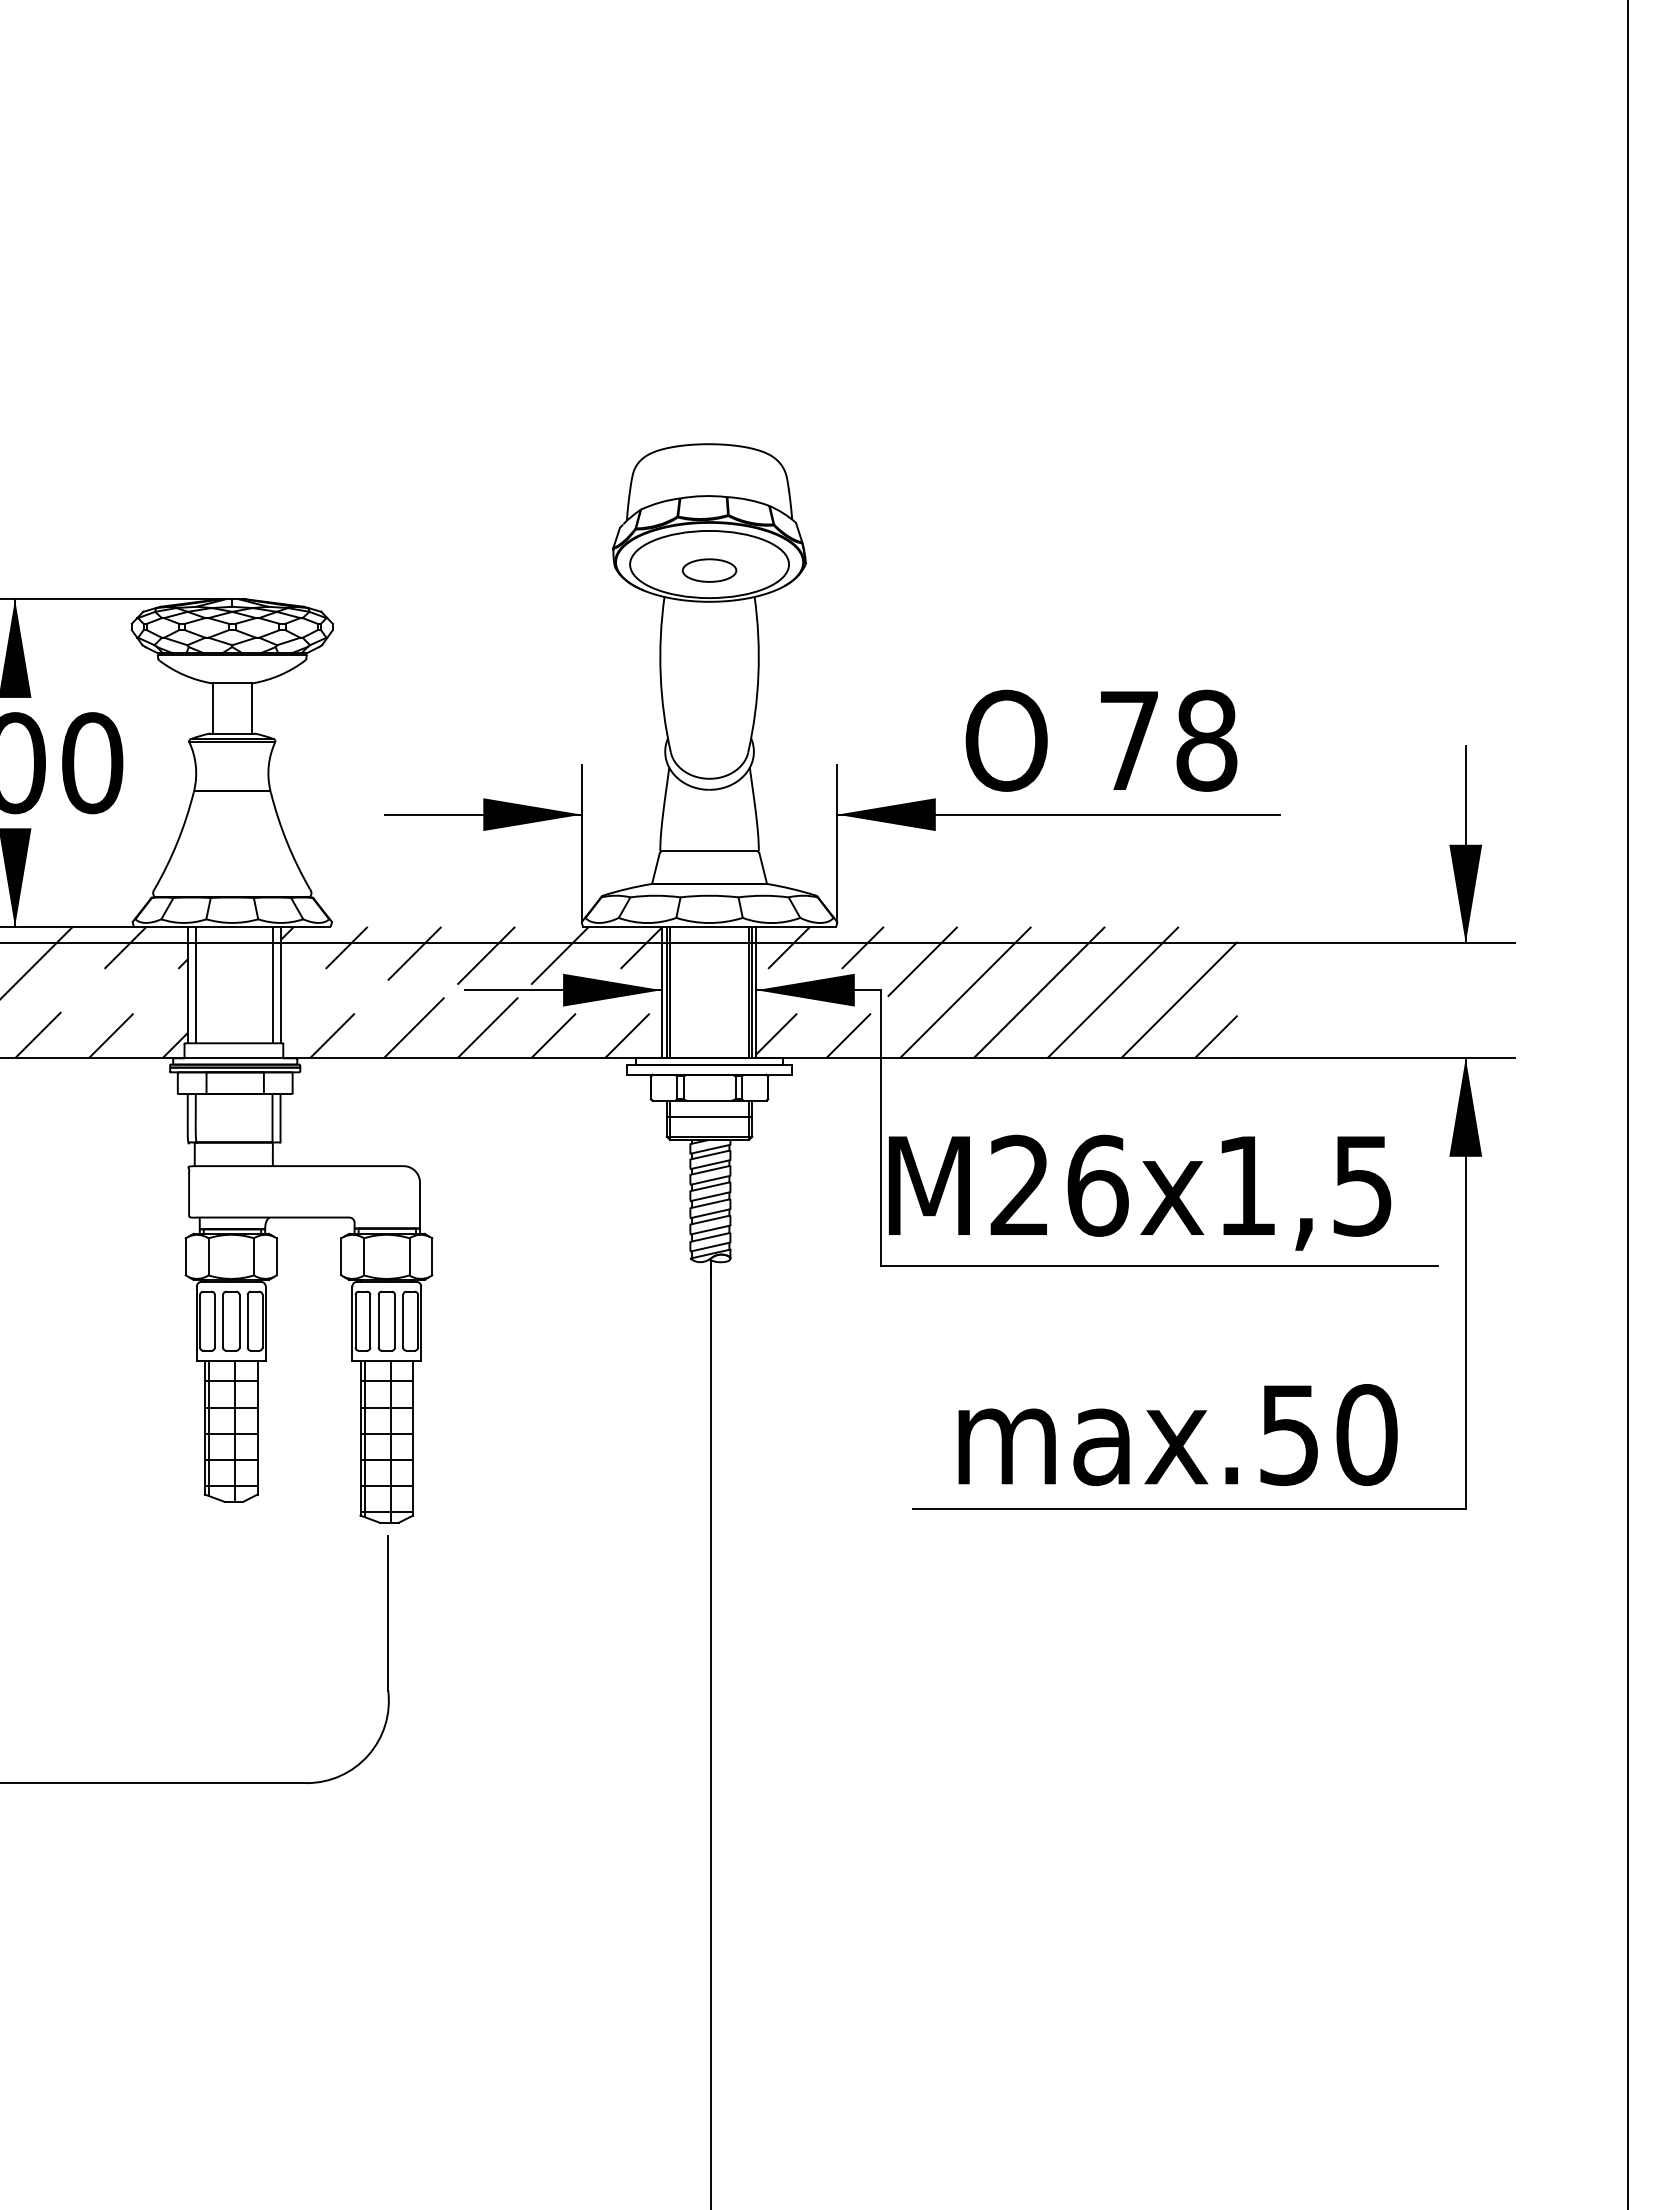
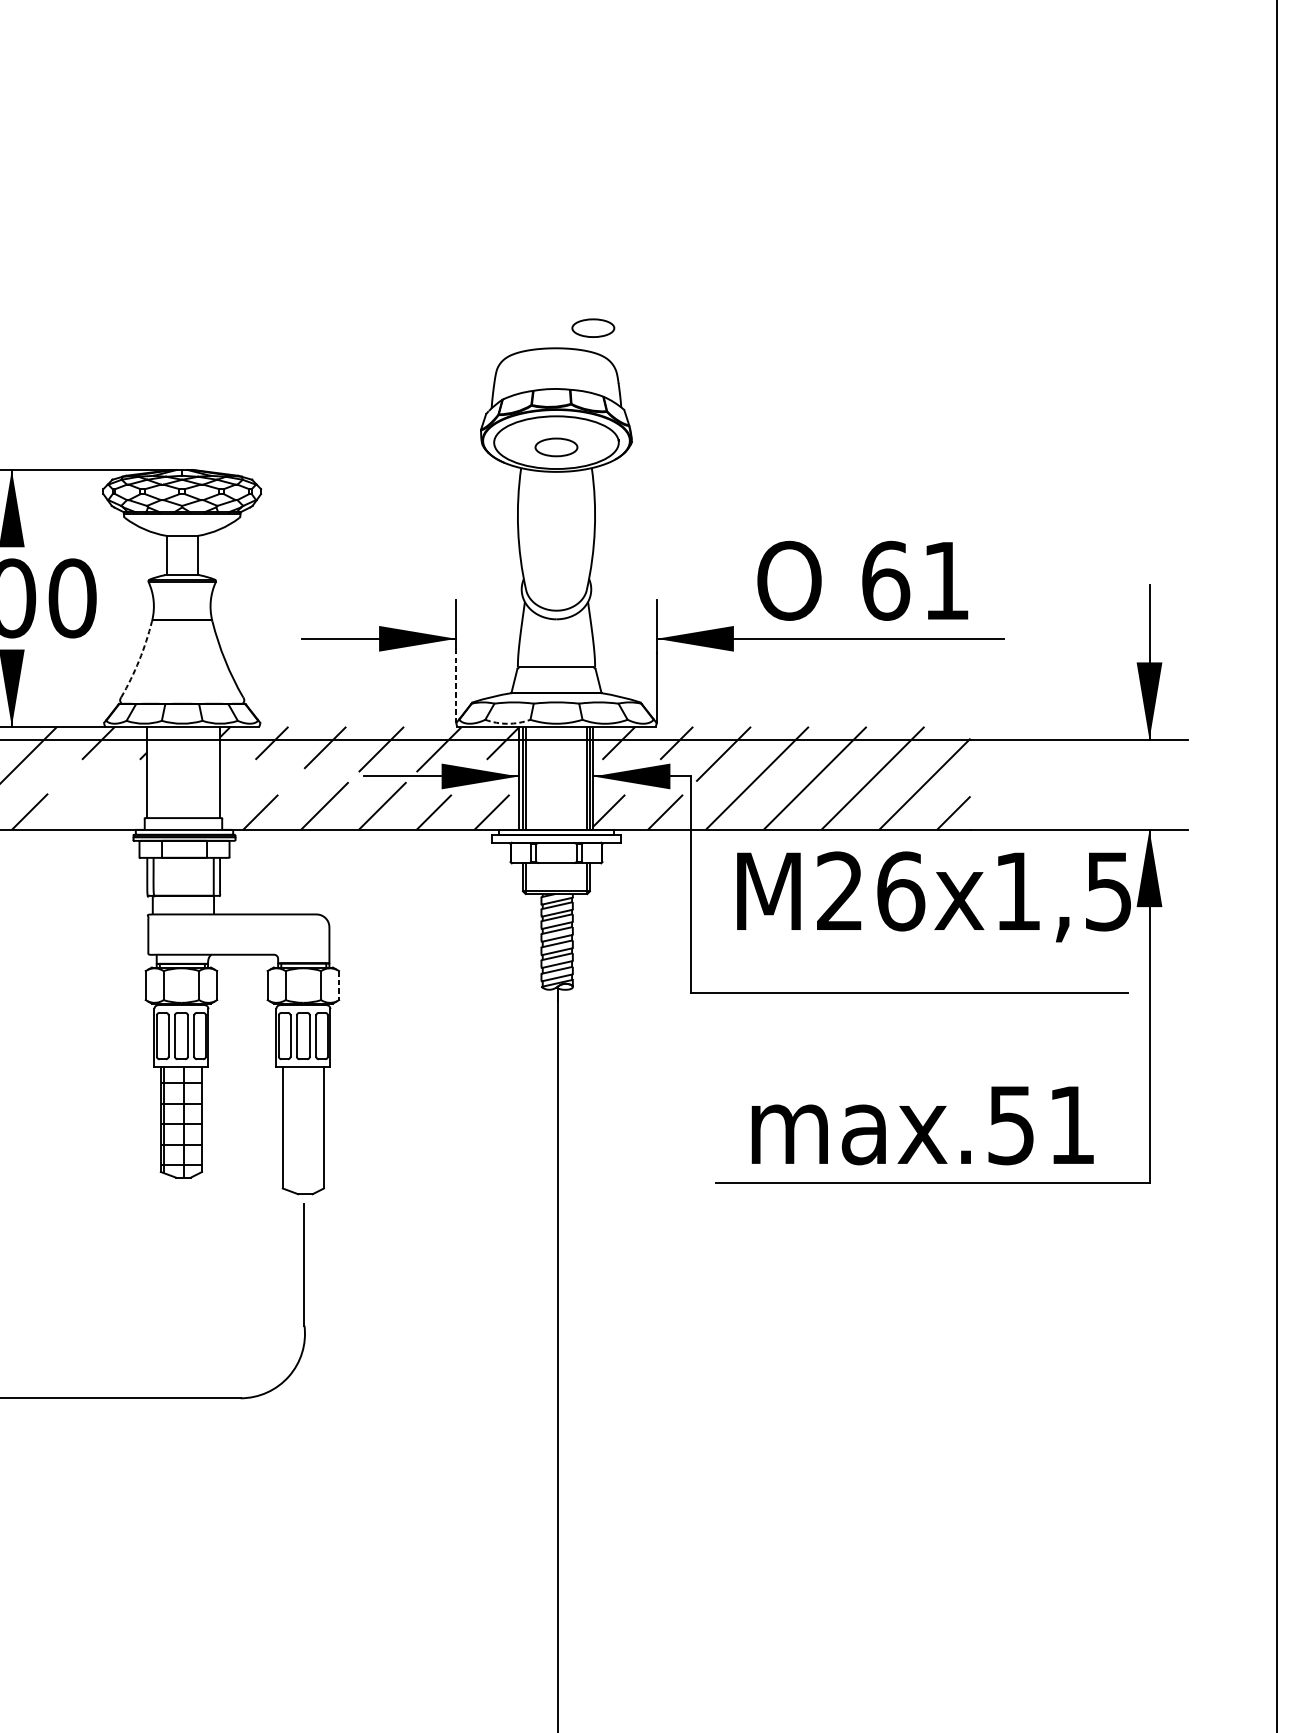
part: (756, 418) -> (593, 328), added
text: (1168, 740) -> (916, 580), 78 -> 61
arc: (177, 842) -> (139, 660), solid -> dashed
line: (581, 877) -> (456, 688), solid -> dashed
arc: (647, 923) -> (507, 724), solid -> dashed
line: (195, 984) -> (153, 772), removed
line: (272, 984) -> (213, 772), removed
hatch: (137, 1035) -> (107, 811), removed
line: (709, 1116) -> (556, 875), removed
text: (1140, 1192) -> (934, 896), moved
line: (432, 1256) -> (339, 985), solid -> dashed
text: (1366, 1435) -> (1071, 1125), max.50 -> max.51
hatch: (386, 1441) -> (303, 1130), removed

